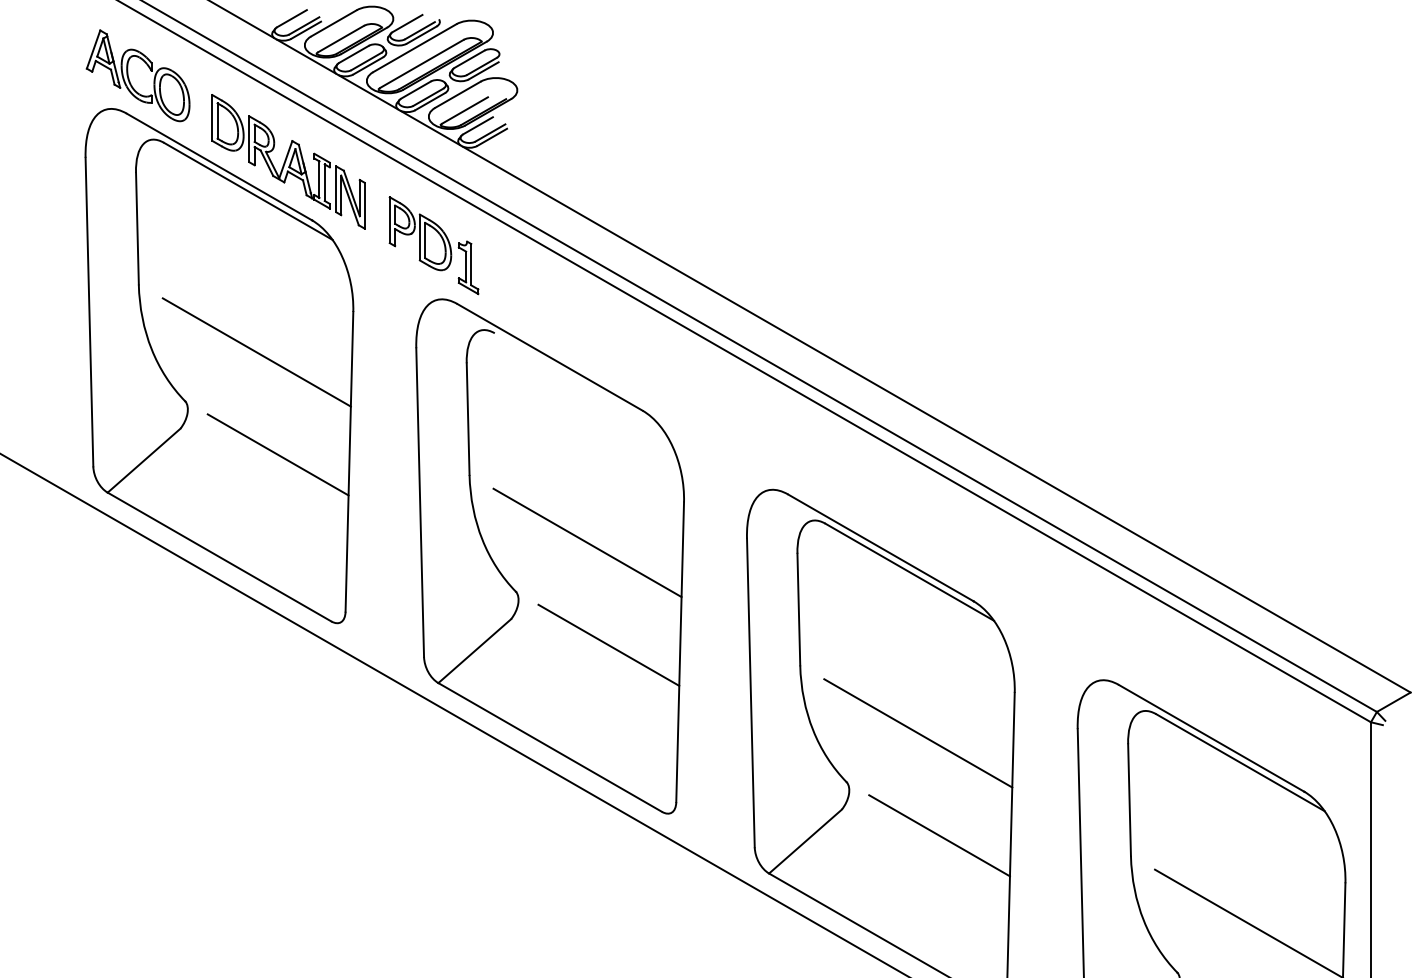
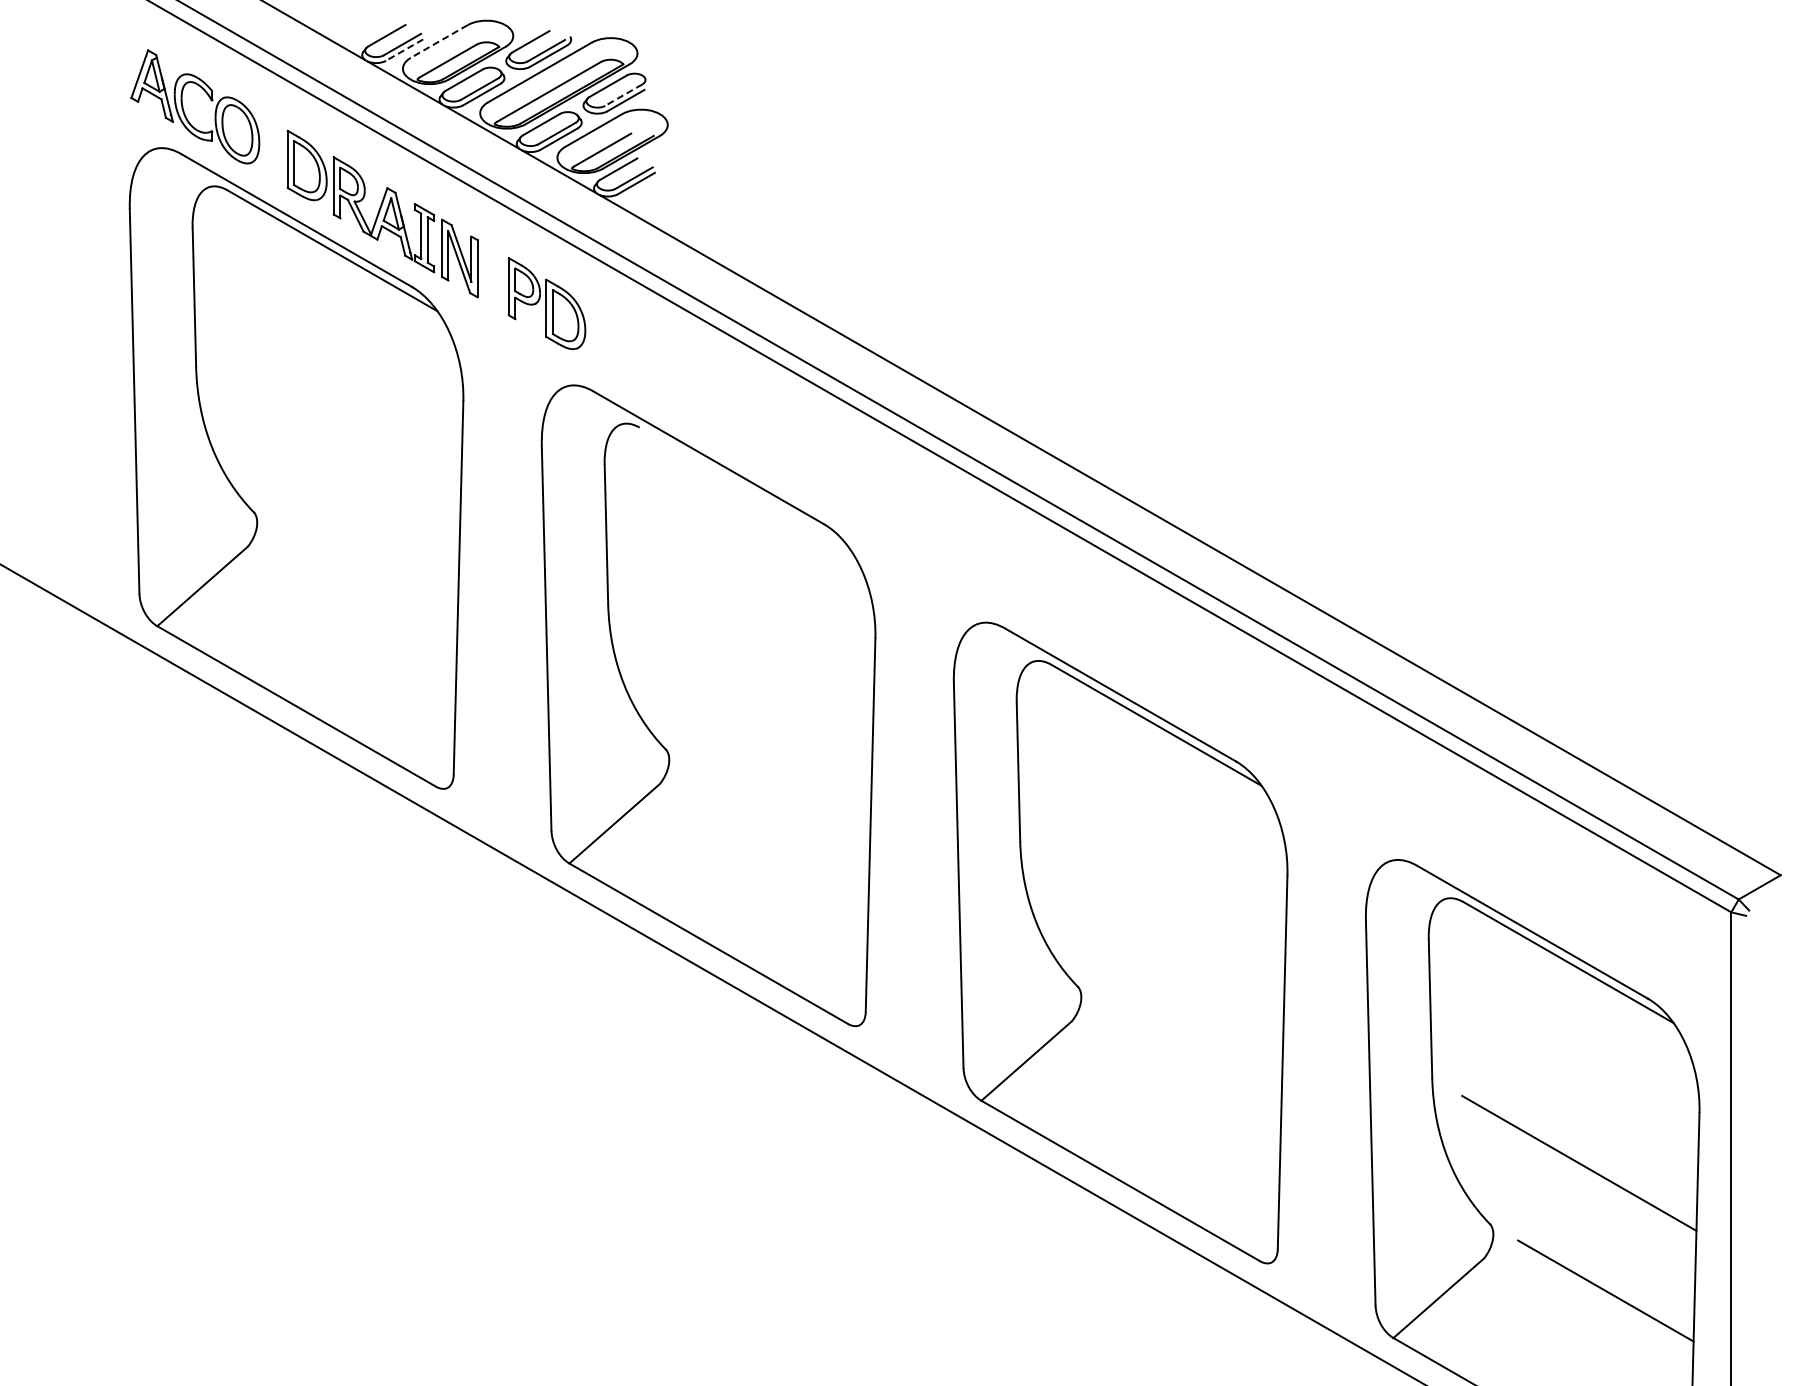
line: (334, 23) -> (439, 41), solid -> dashed
line: (306, 30) -> (404, 50), solid -> dashed
line: (481, 66) -> (623, 95), solid -> dashed
part: (468, 267) -> (606, 345), removed
line: (257, 352) -> (343, 451), removed
line: (277, 454) -> (369, 578), removed
line: (587, 542) -> (755, 688), removed
line: (608, 644) -> (781, 815), removed
line: (918, 732) -> (1167, 925), removed
line: (939, 835) -> (1193, 1053), removed

